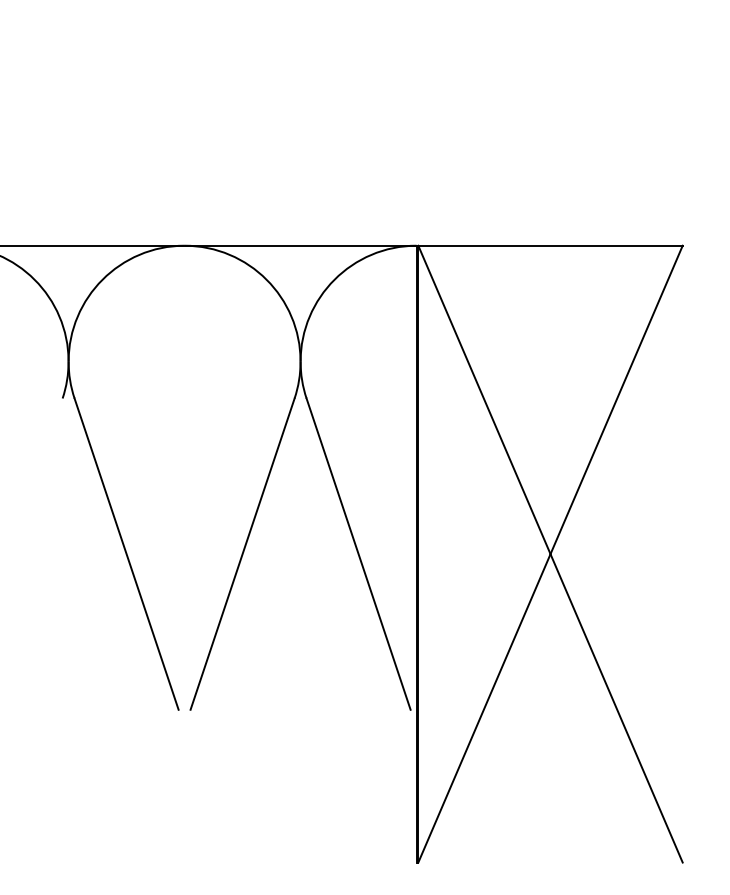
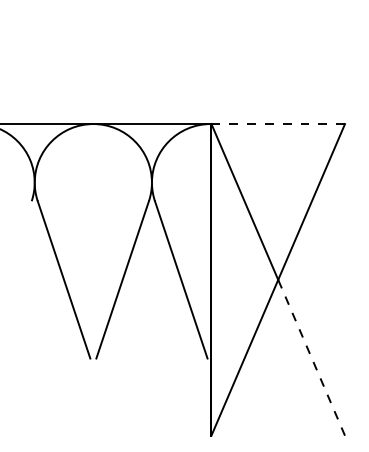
line: (551, 246) -> (278, 124), solid -> dashed
line: (616, 707) -> (311, 357), solid -> dashed

